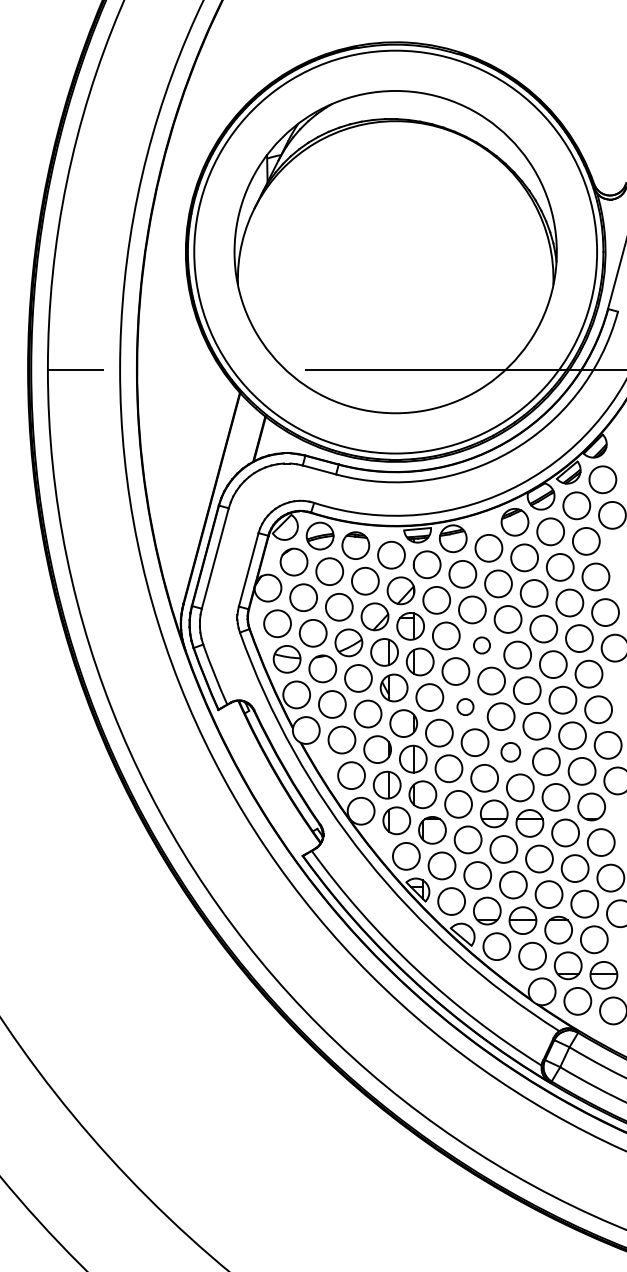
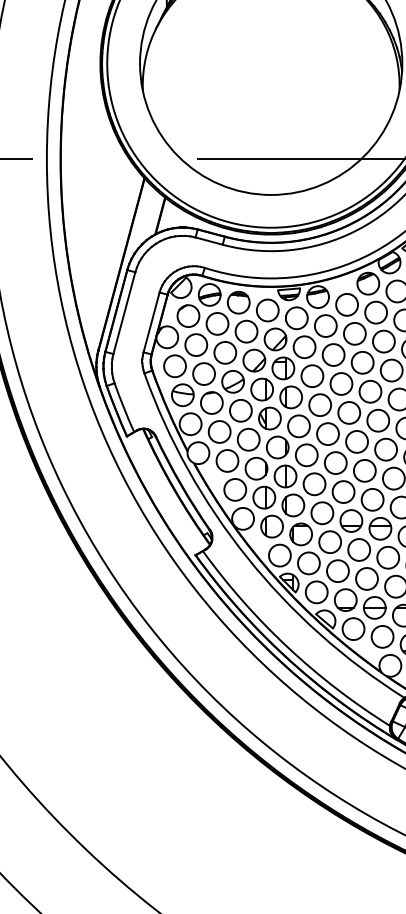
circle: (481, 645) -> (341, 383), size x1.67
circle: (465, 706) -> (328, 433), size x1.67
circle: (510, 752) -> (364, 471), size x1.43

